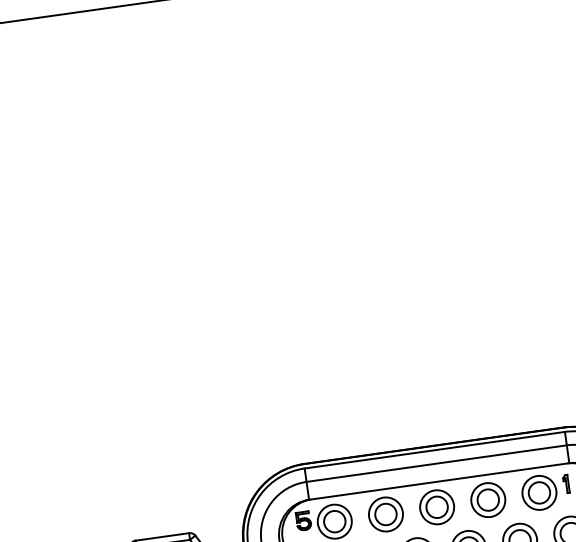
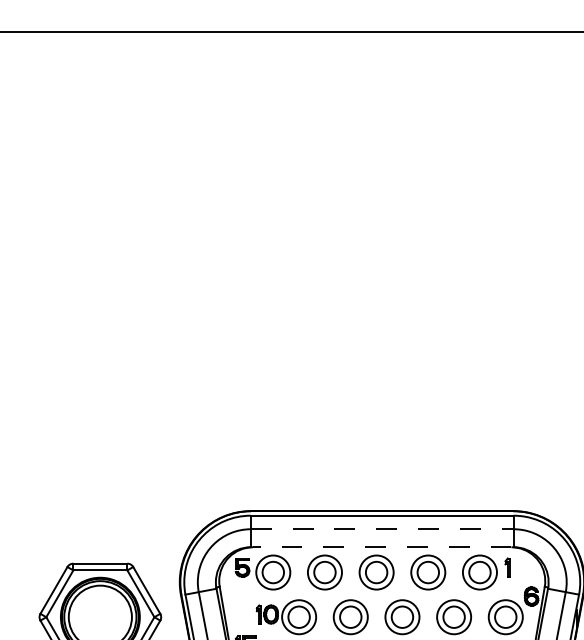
line: (436, 463) -> (382, 529), solid -> dashed
line: (438, 481) -> (381, 547), solid -> dashed

